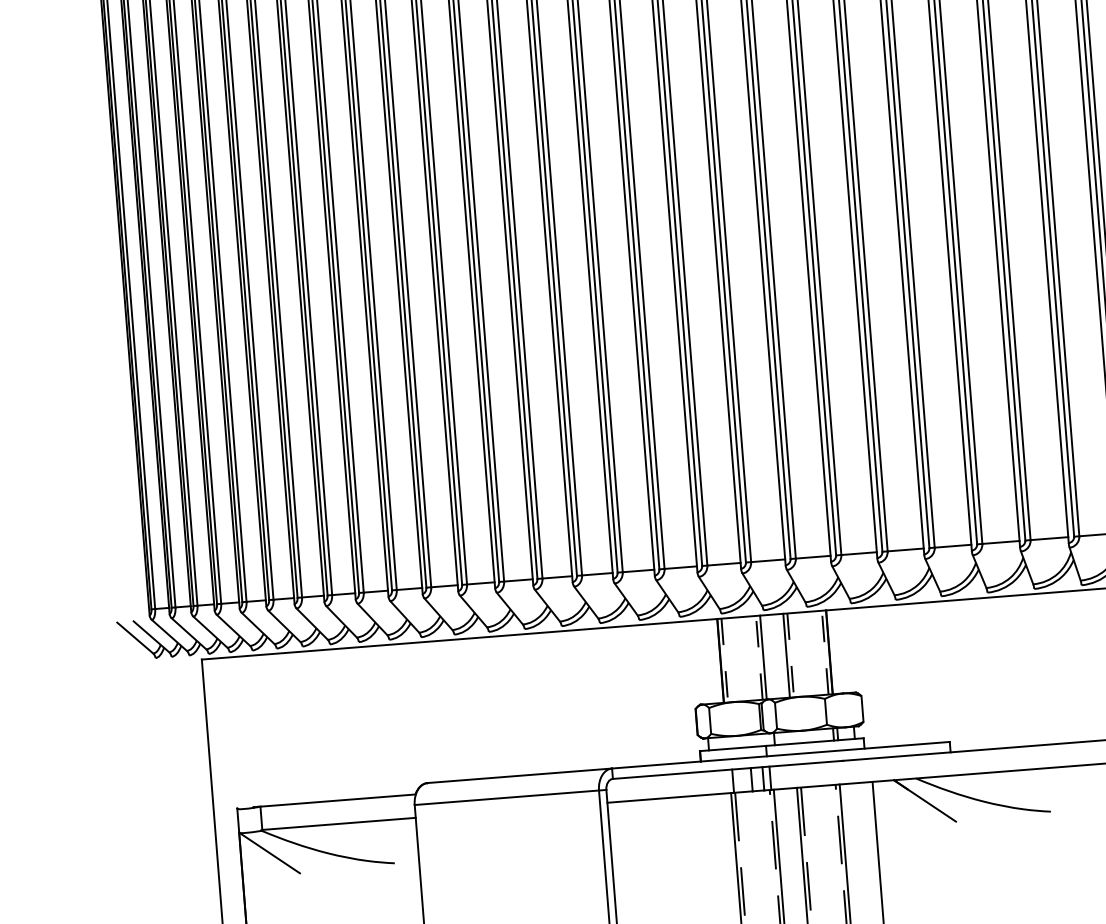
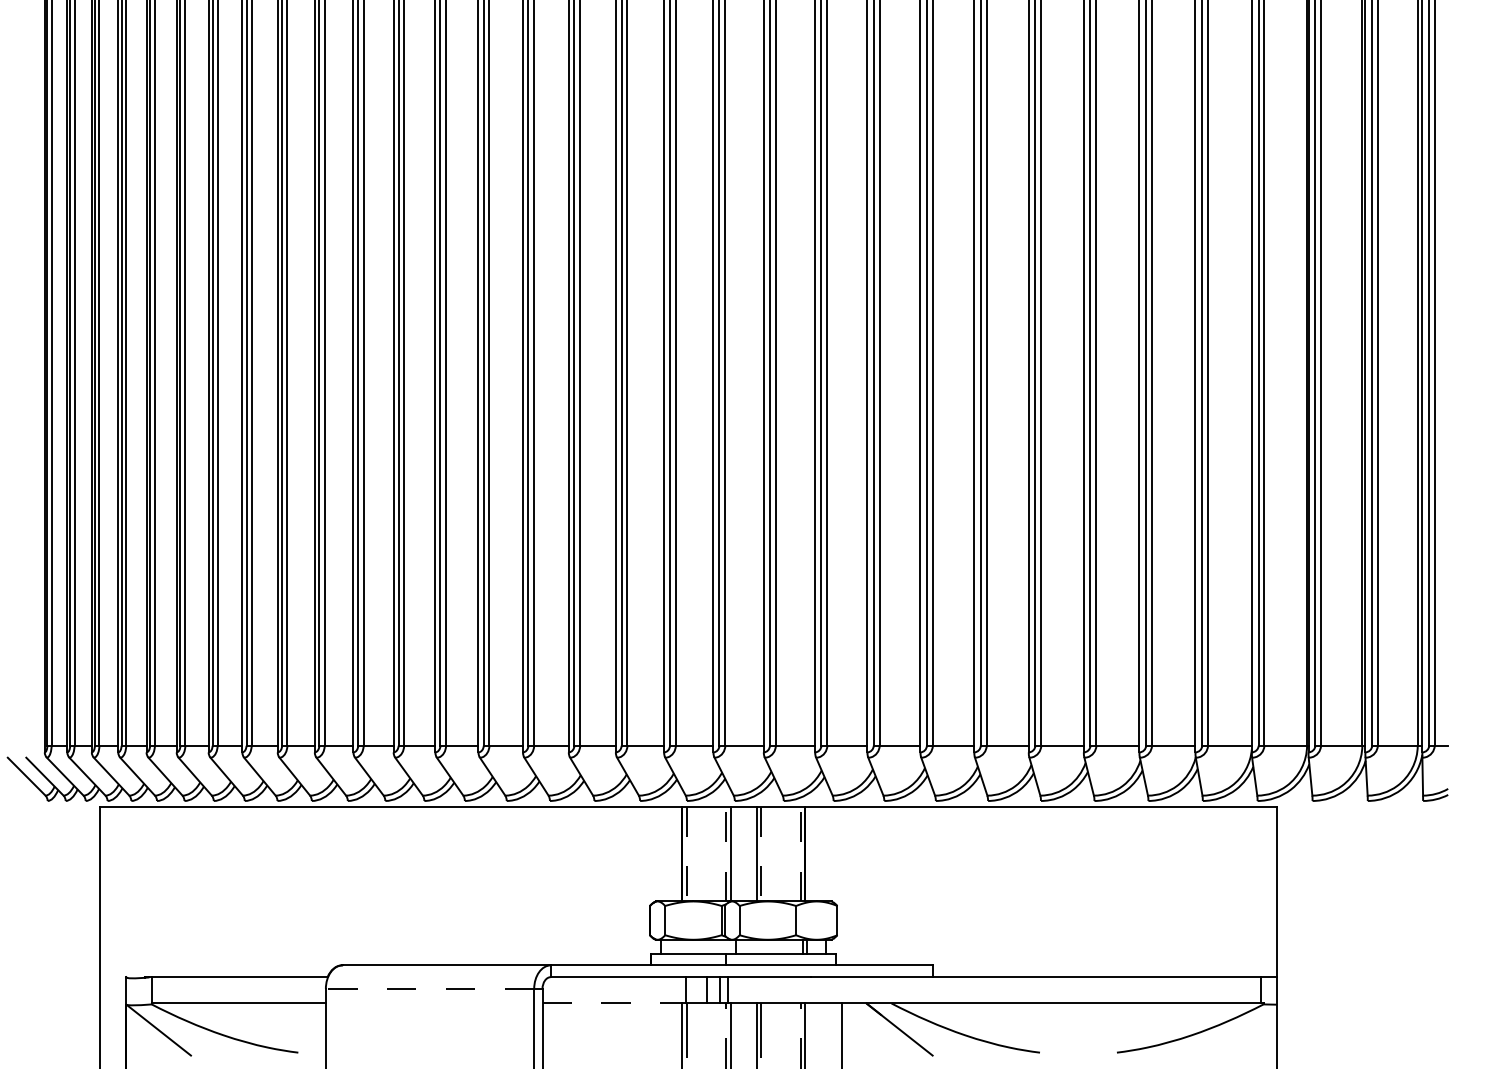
line: (506, 797) -> (429, 988), solid -> dashed
line: (671, 797) -> (614, 1003), solid -> dashed

